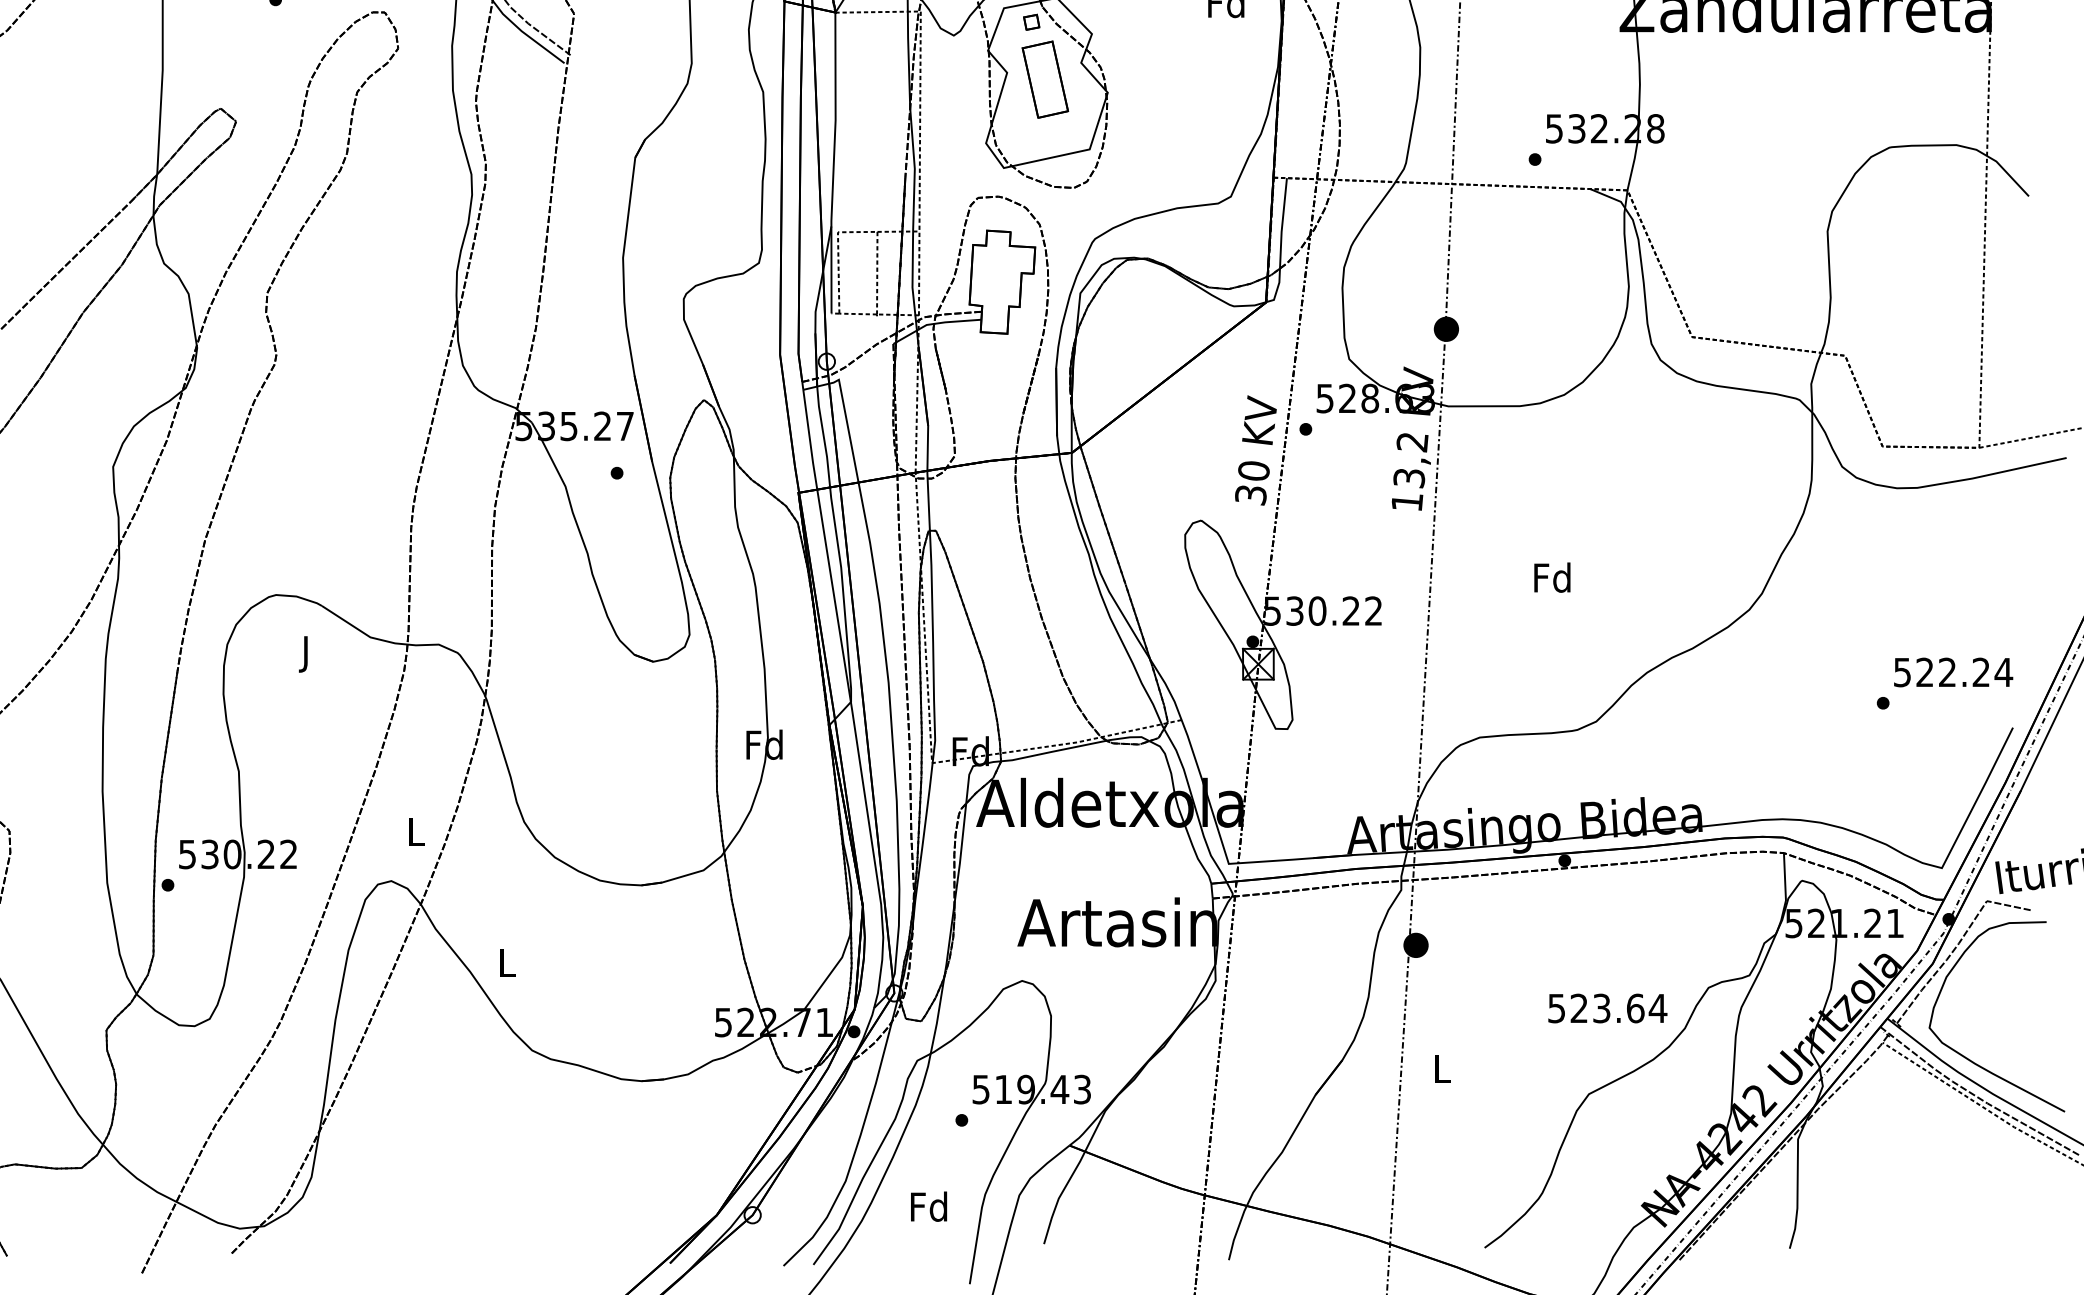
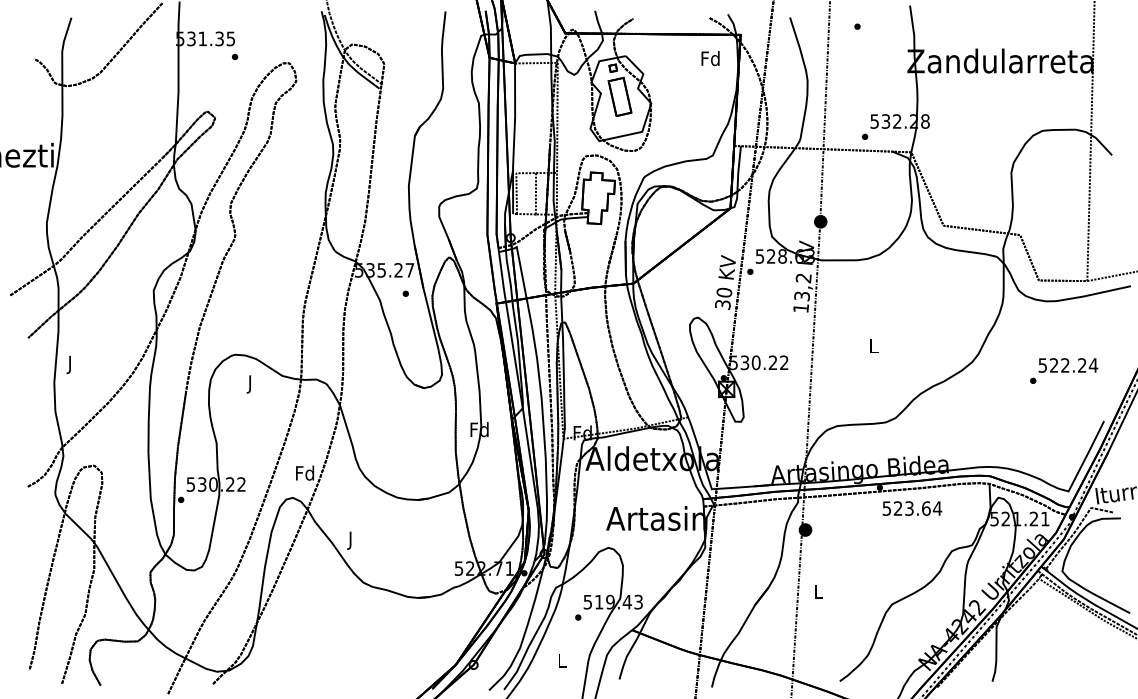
text: (1551, 576) -> (873, 345), Fd -> L
text: (1945, 682) -> (1064, 370), moved
text: (416, 830) -> (305, 472), L -> Fd
text: (506, 966) -> (350, 540), L -> J
text: (1607, 1008) -> (912, 508), moved
text: (928, 1206) -> (561, 660), Fd -> L

